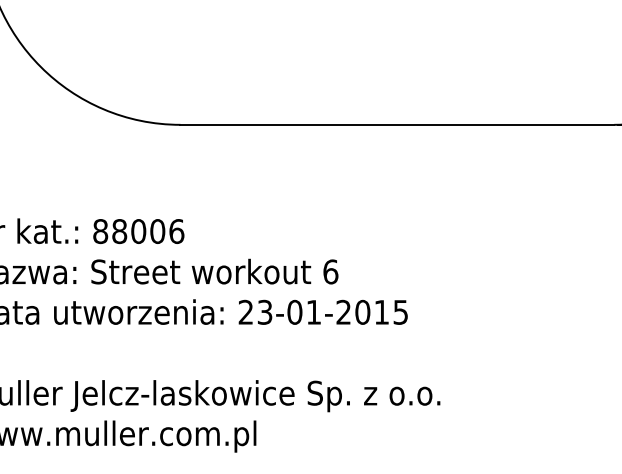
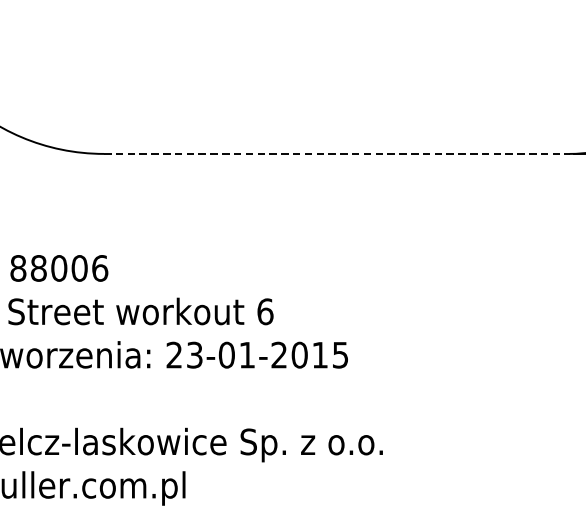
line: (397, 124) -> (336, 153), solid -> dashed

